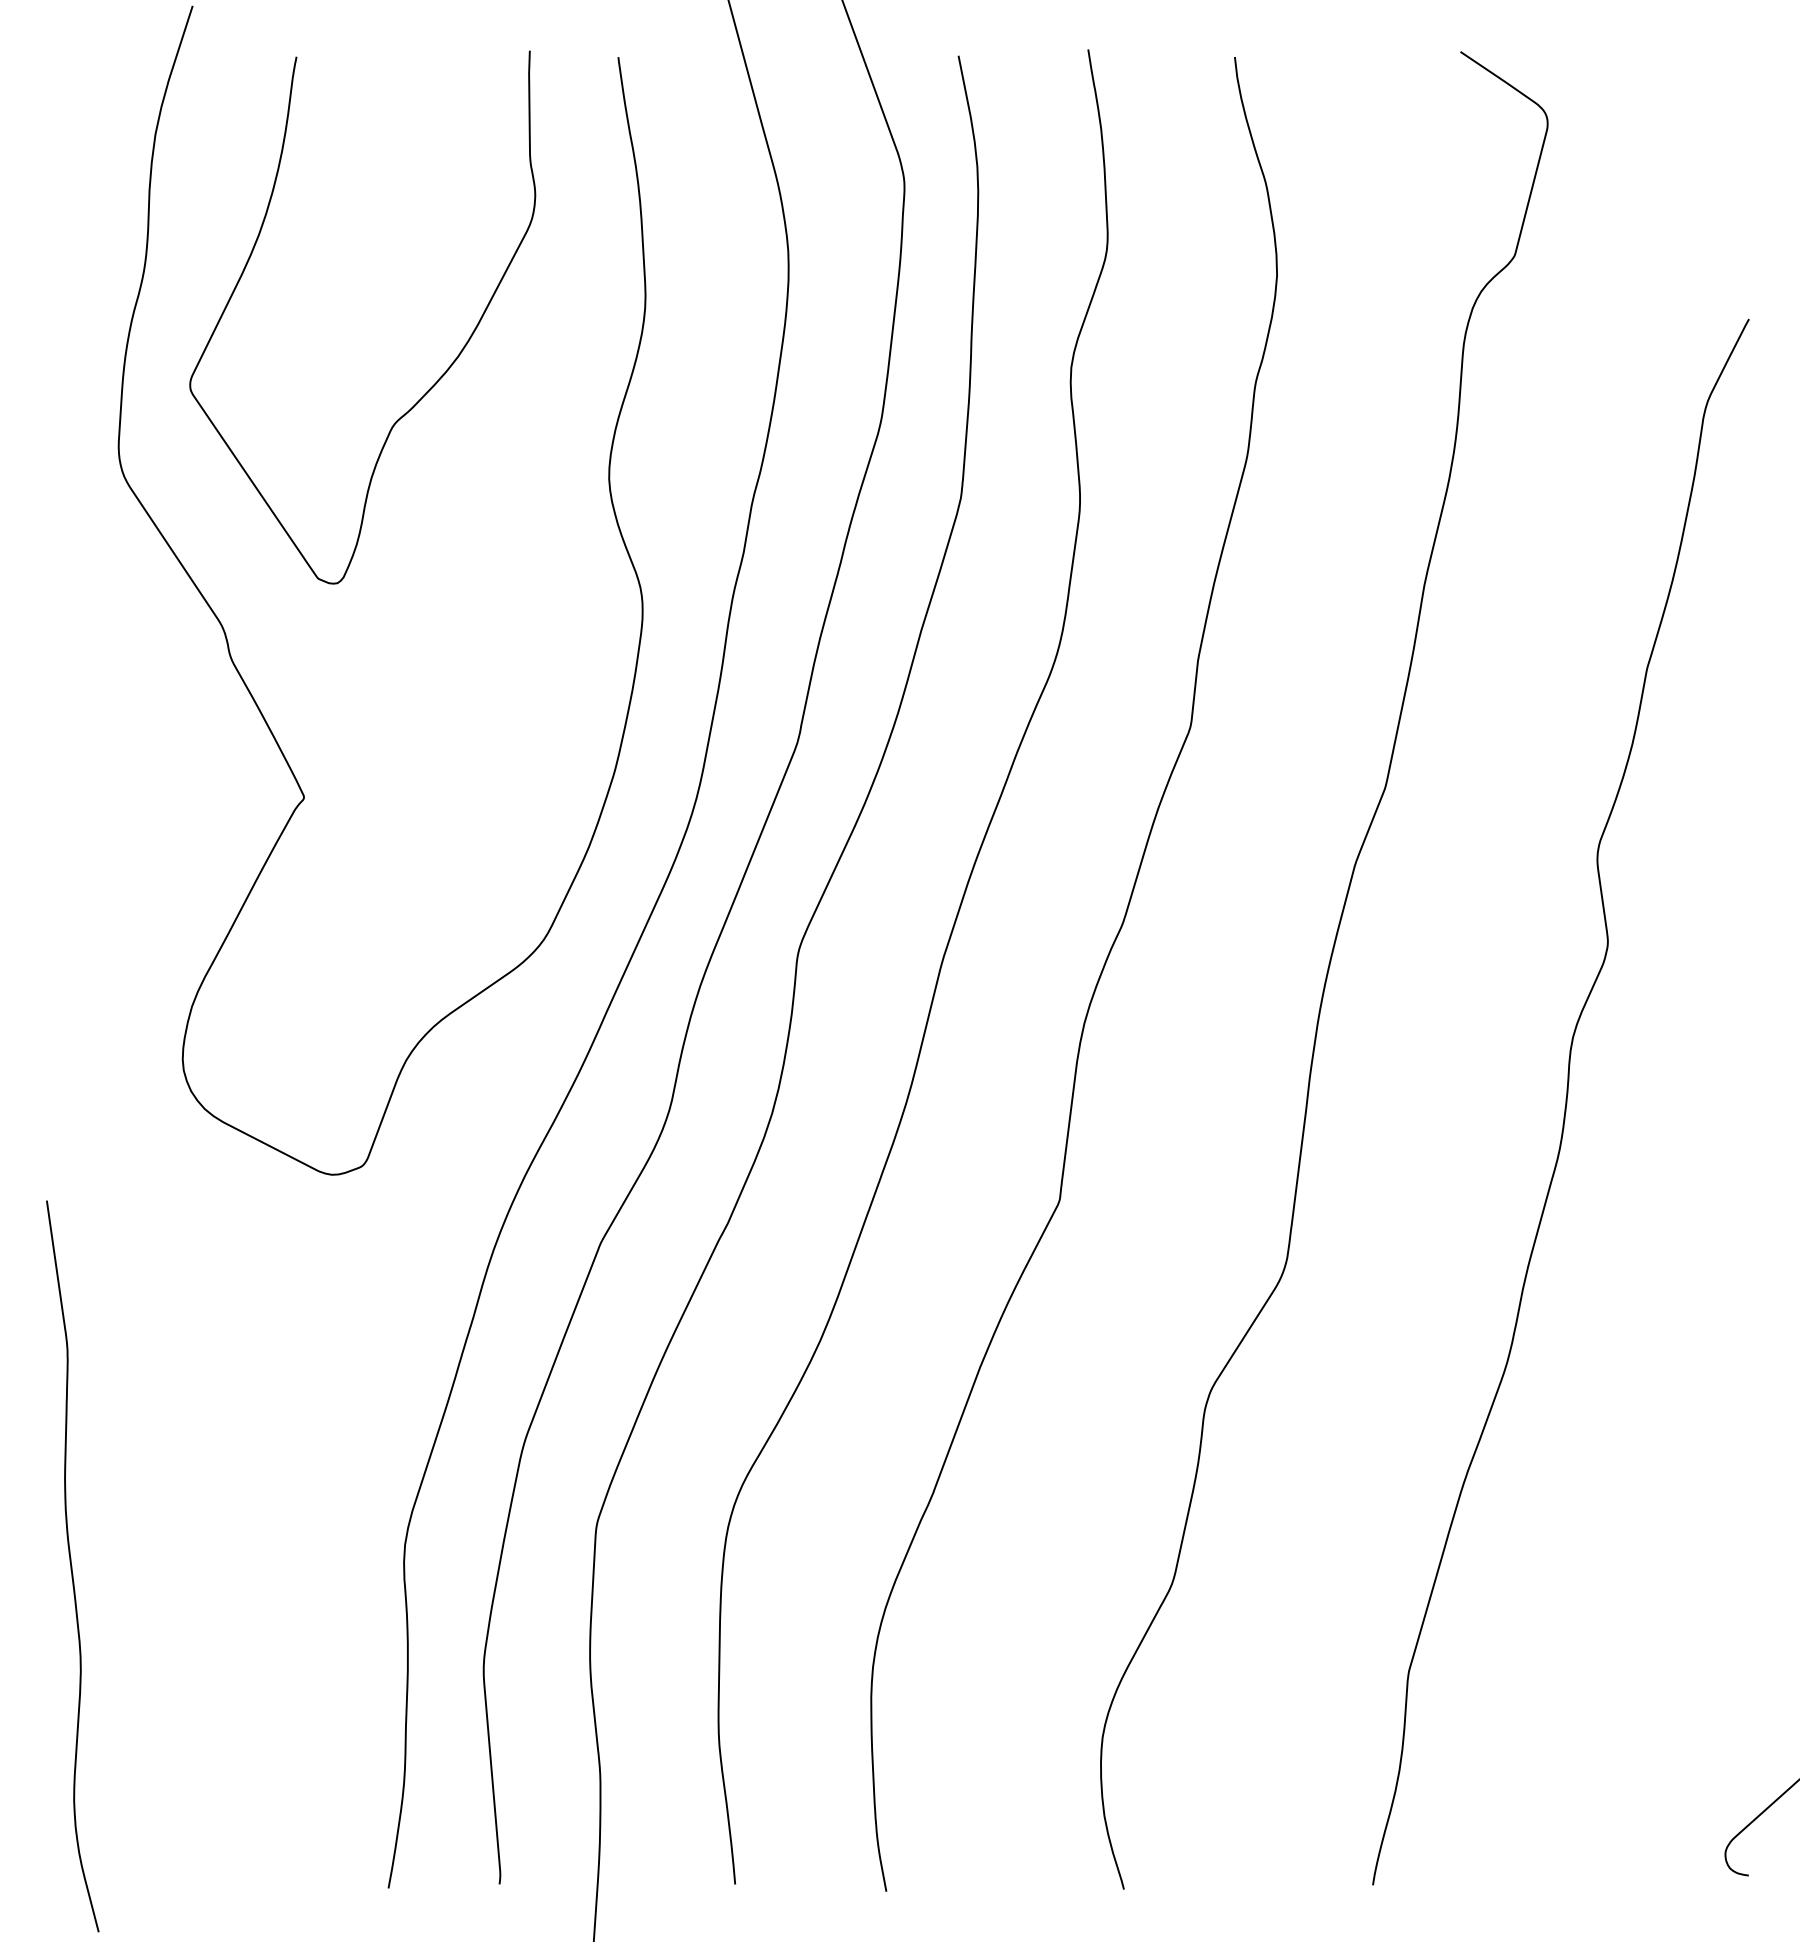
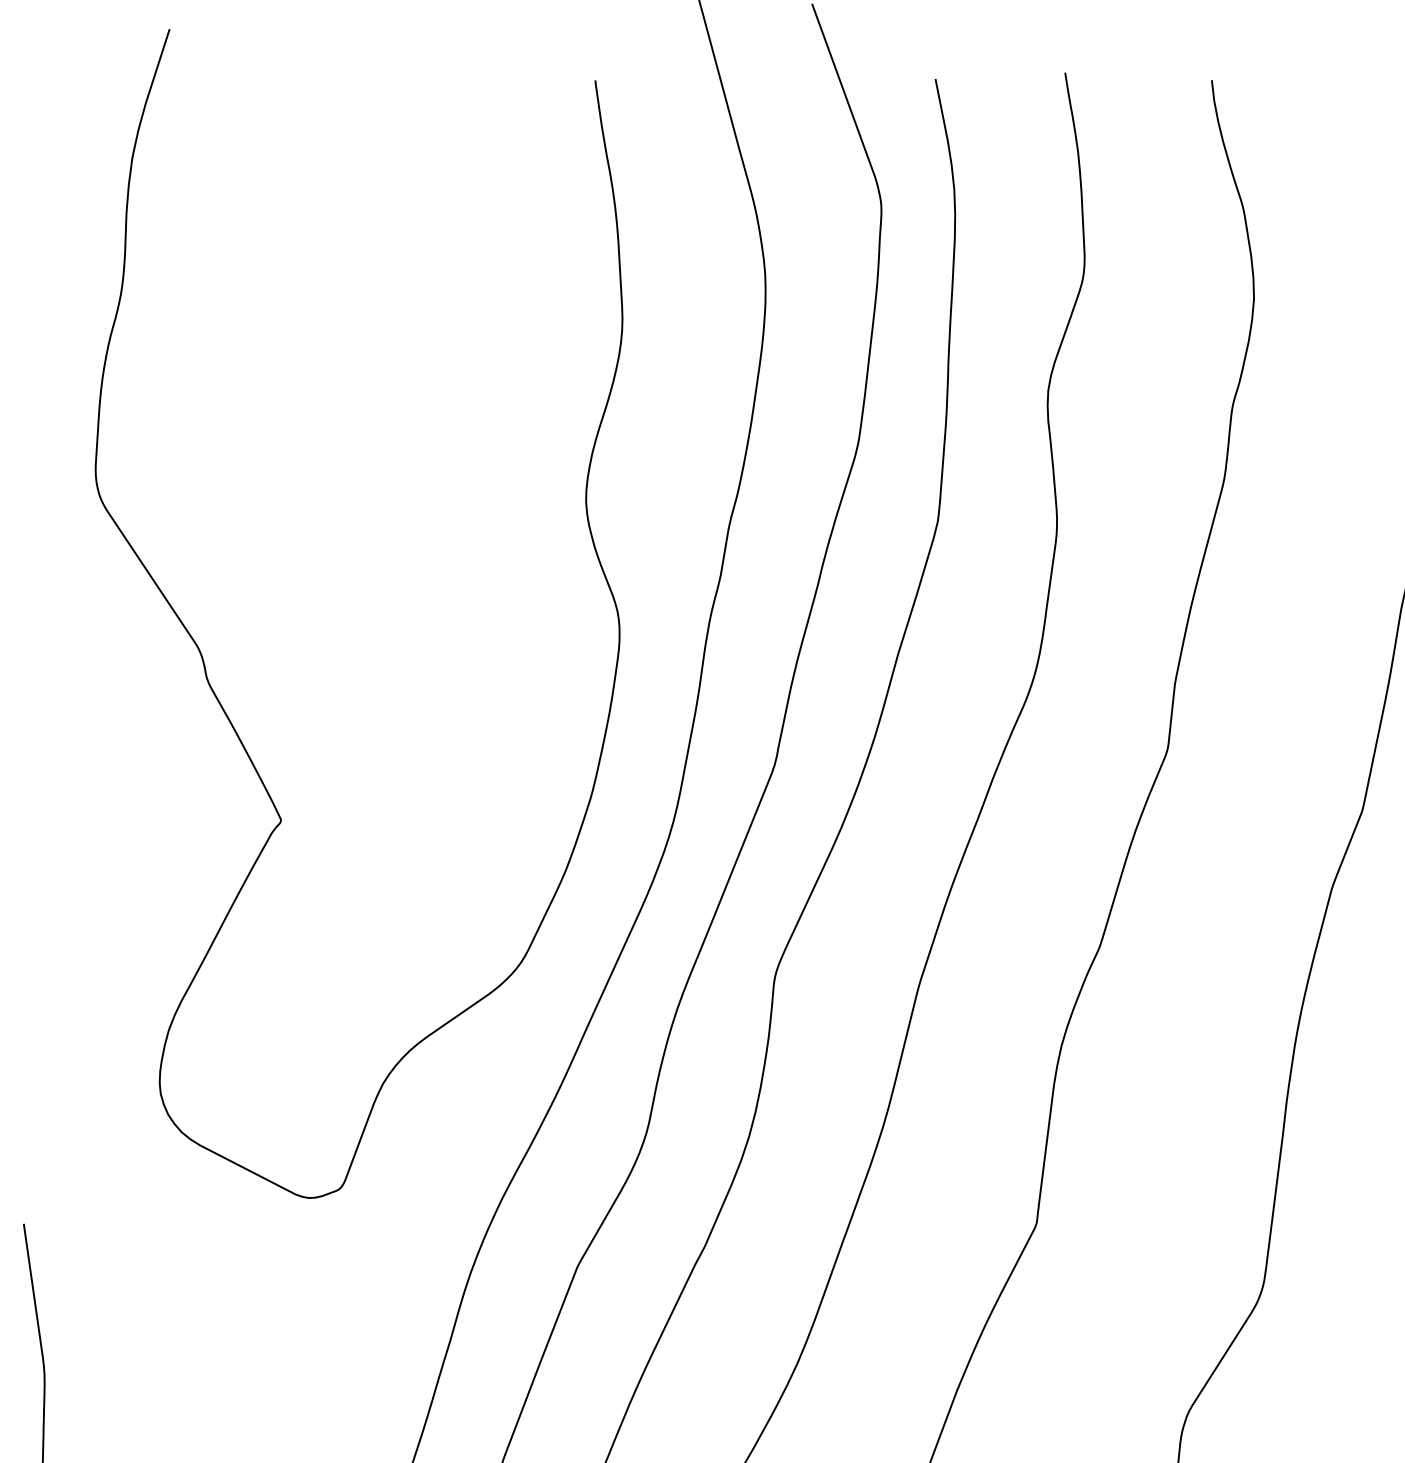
curve: (431, 386) -> (408, 409), removed

